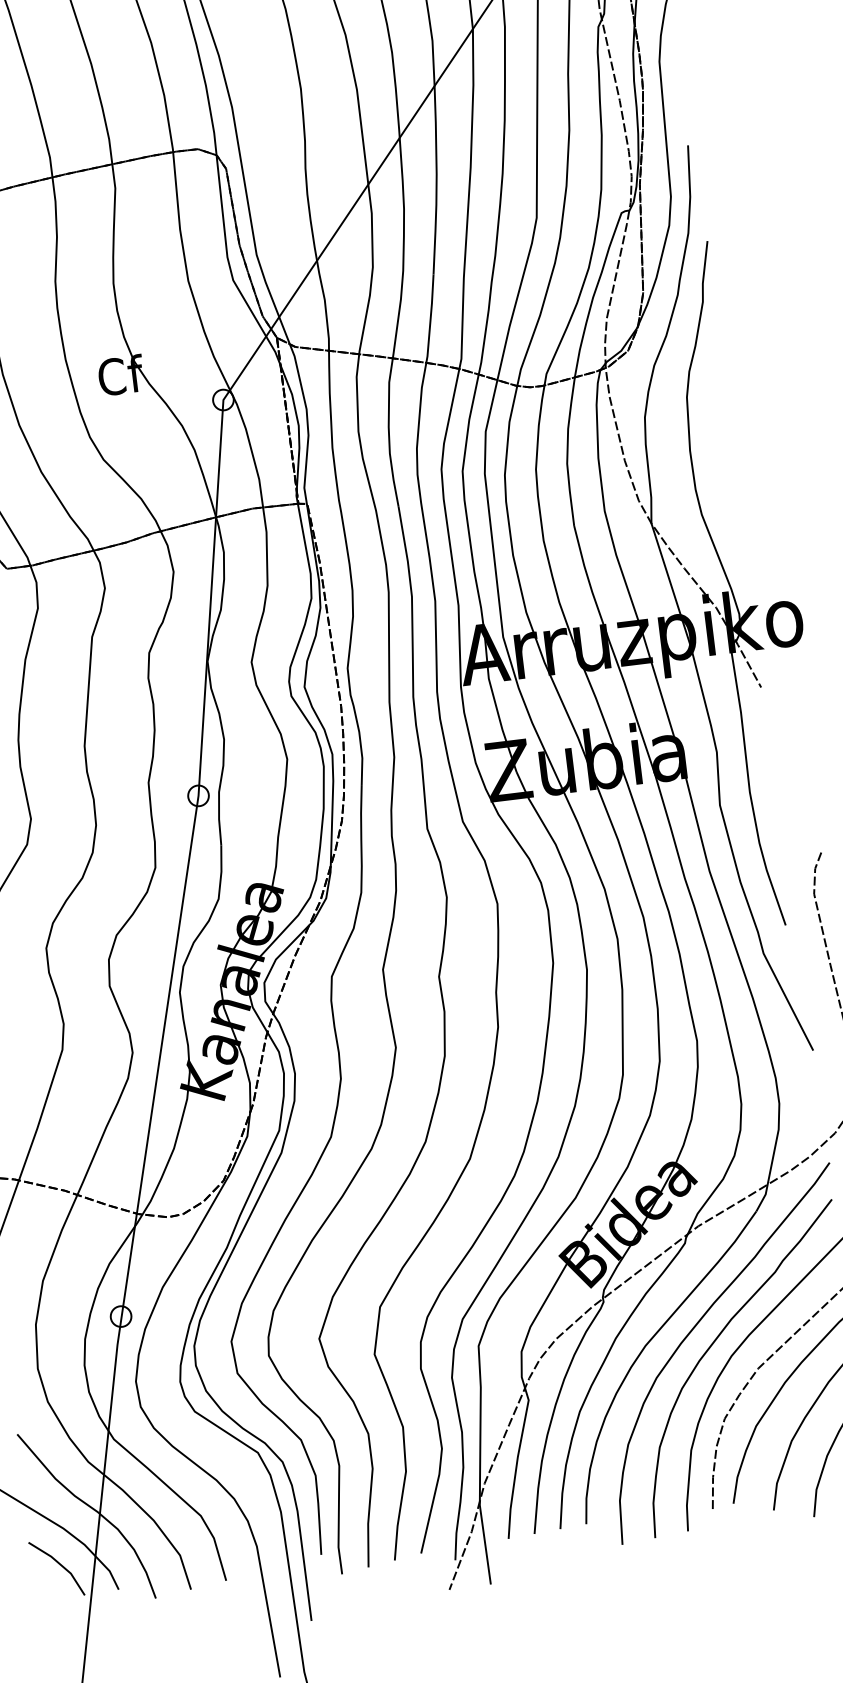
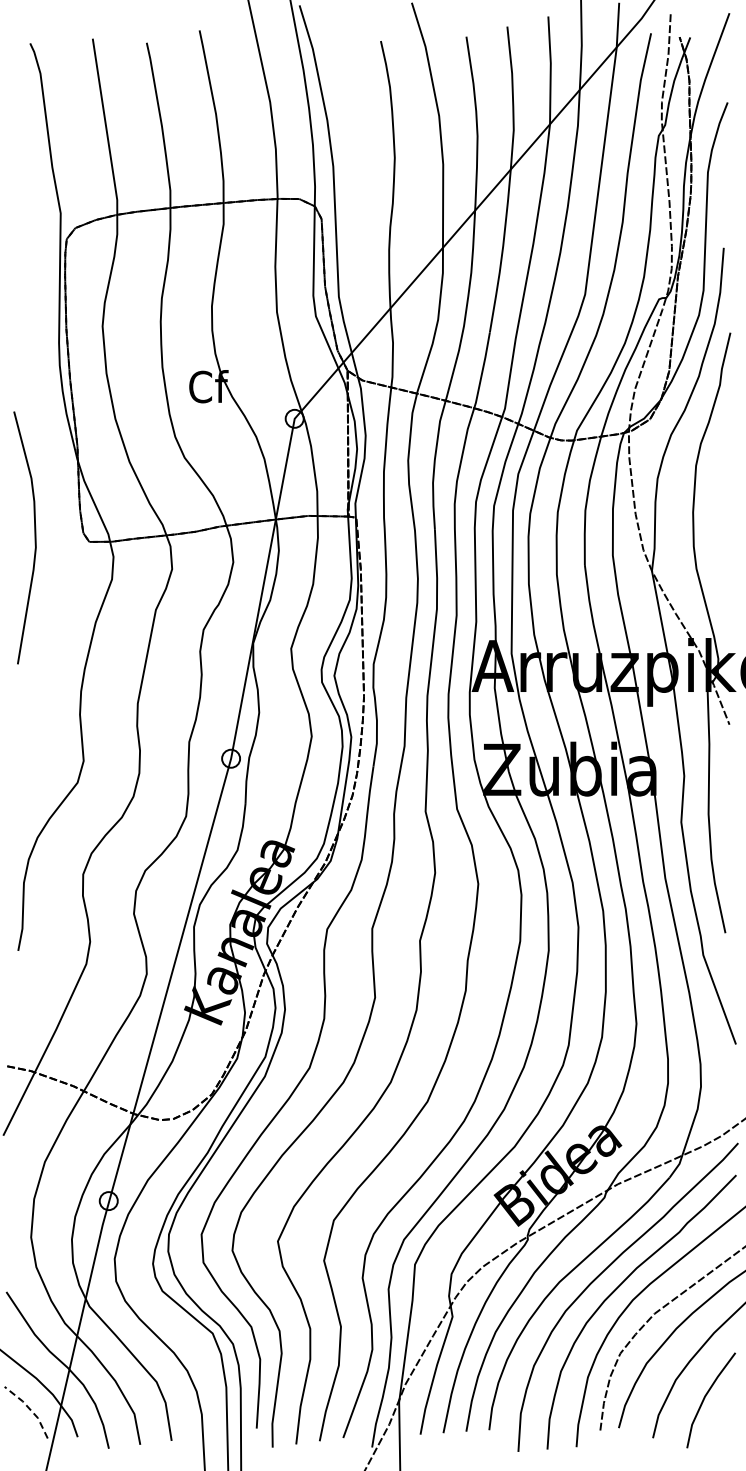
line: (61, 1564) -> (30, 1409), solid -> dashed

